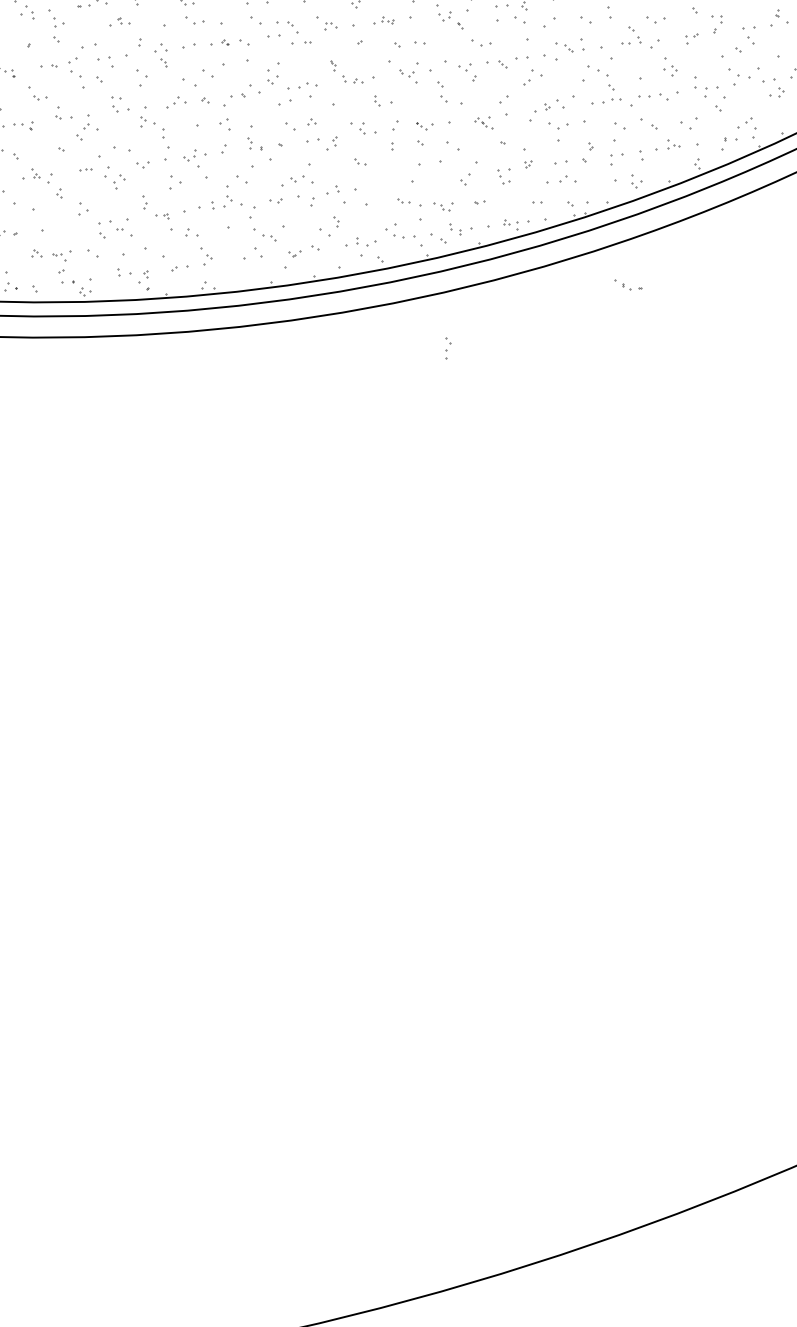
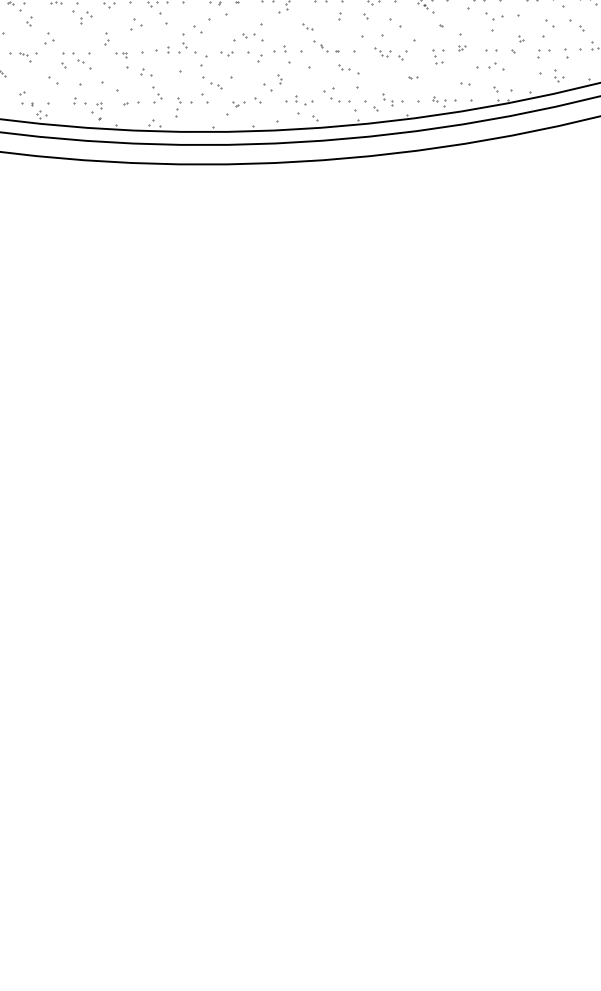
part: (443, 206) -> (382, 52), moved
part: (61, 255) -> (27, 55), moved
part: (628, 284) -> (326, 46), moved
part: (448, 348) -> (178, 107), moved

